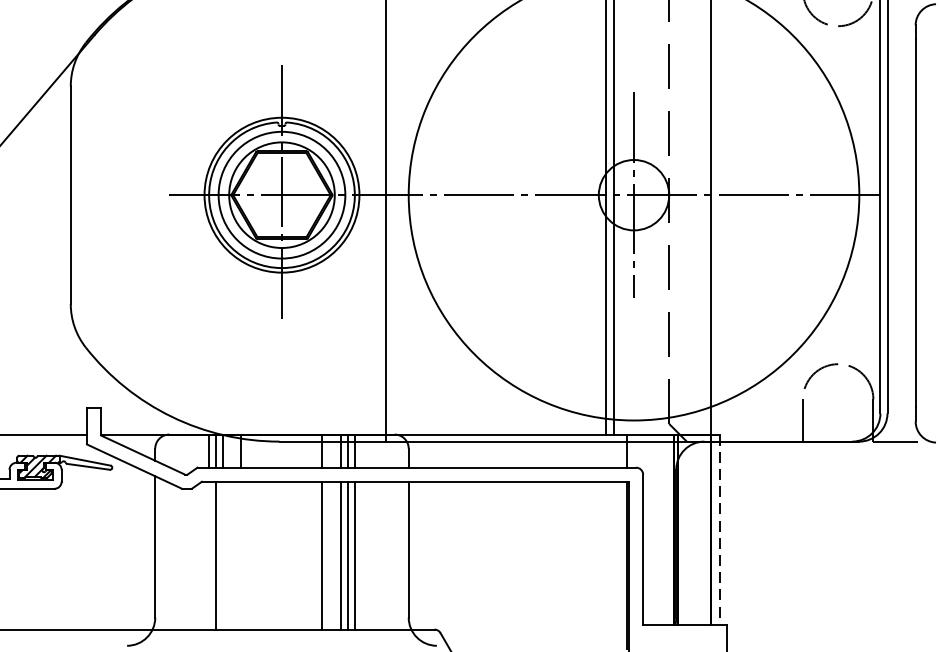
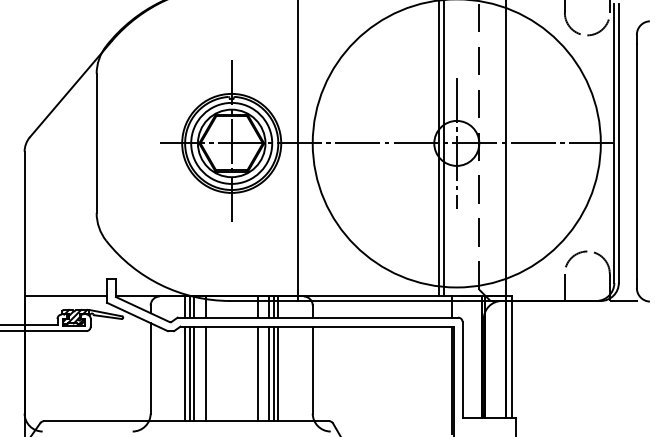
line: (719, 530) -> (511, 357), dashed -> solid
line: (209, 555) -> (185, 373), added
line: (223, 555) -> (194, 373), added
line: (240, 555) -> (205, 373), added

